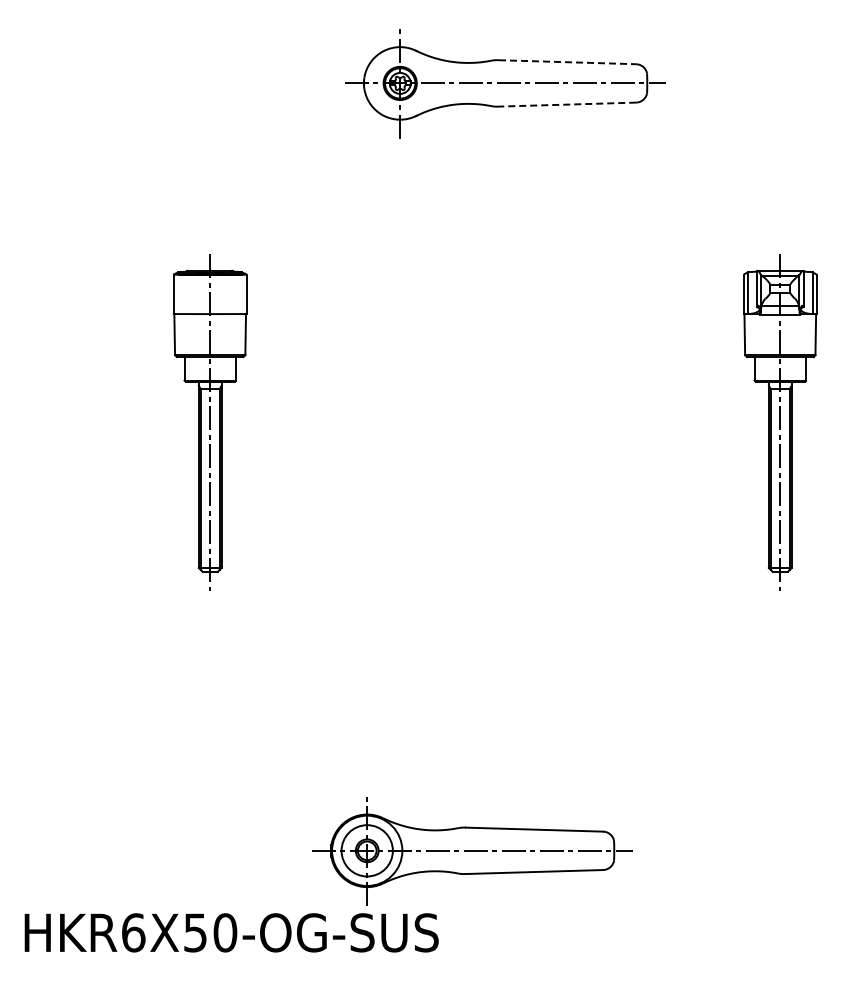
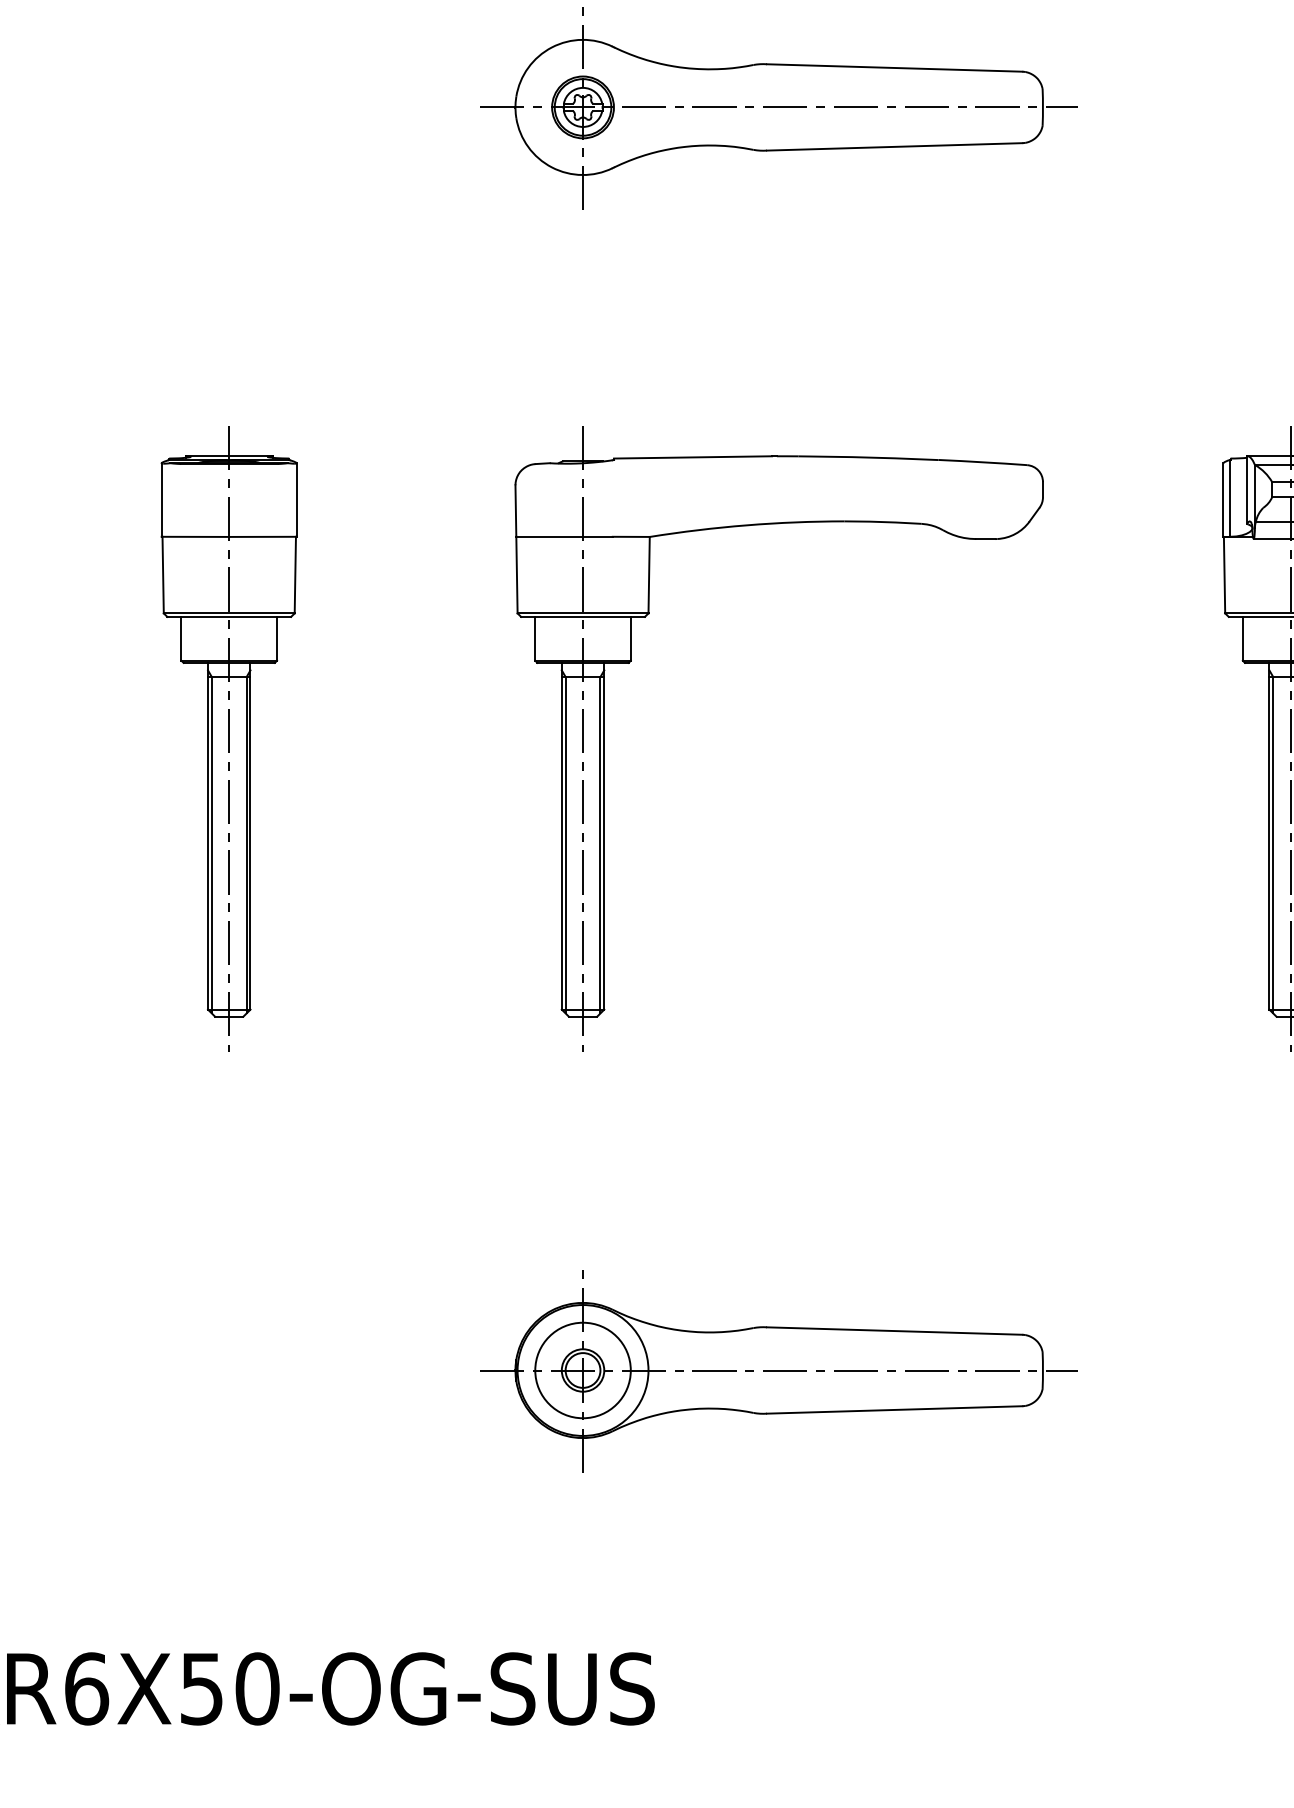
line: (567, 62) -> (894, 68), dashed -> solid
line: (567, 104) -> (894, 146), dashed -> solid
part: (426, 381) -> (631, 662), added
part: (472, 851) -> (779, 1371), moved

